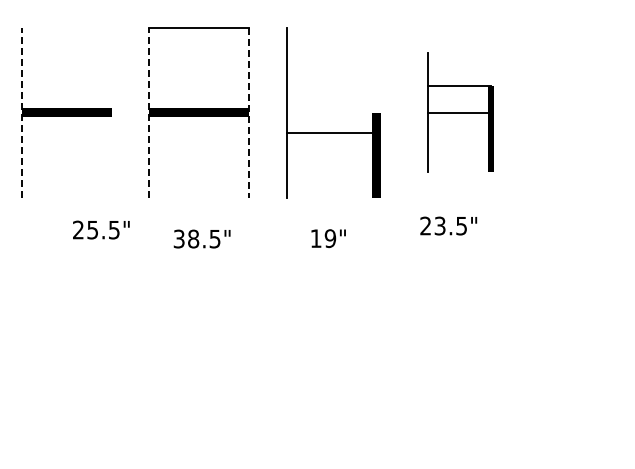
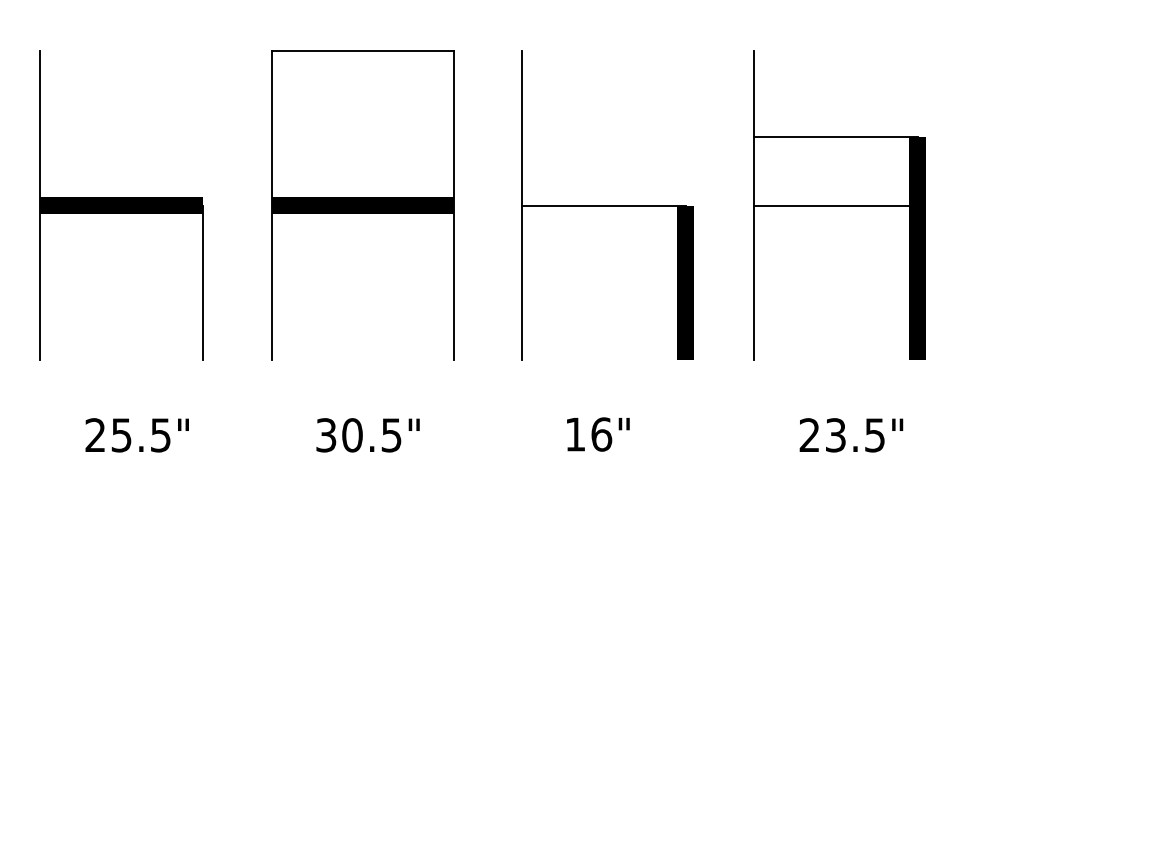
line: (21, 112) -> (39, 204), dashed -> solid
line: (149, 112) -> (272, 204), dashed -> solid
line: (249, 112) -> (454, 204), dashed -> solid
part: (460, 112) -> (838, 204), size x1.43
line: (331, 132) -> (603, 204), moved
line: (111, 154) -> (203, 281), added
text: (448, 225) -> (851, 434), moved
text: (101, 229) -> (137, 434), moved
text: (330, 238) -> (601, 434), 19" -> 16"
text: (193, 239) -> (352, 436), 38.5" -> 30.5"

